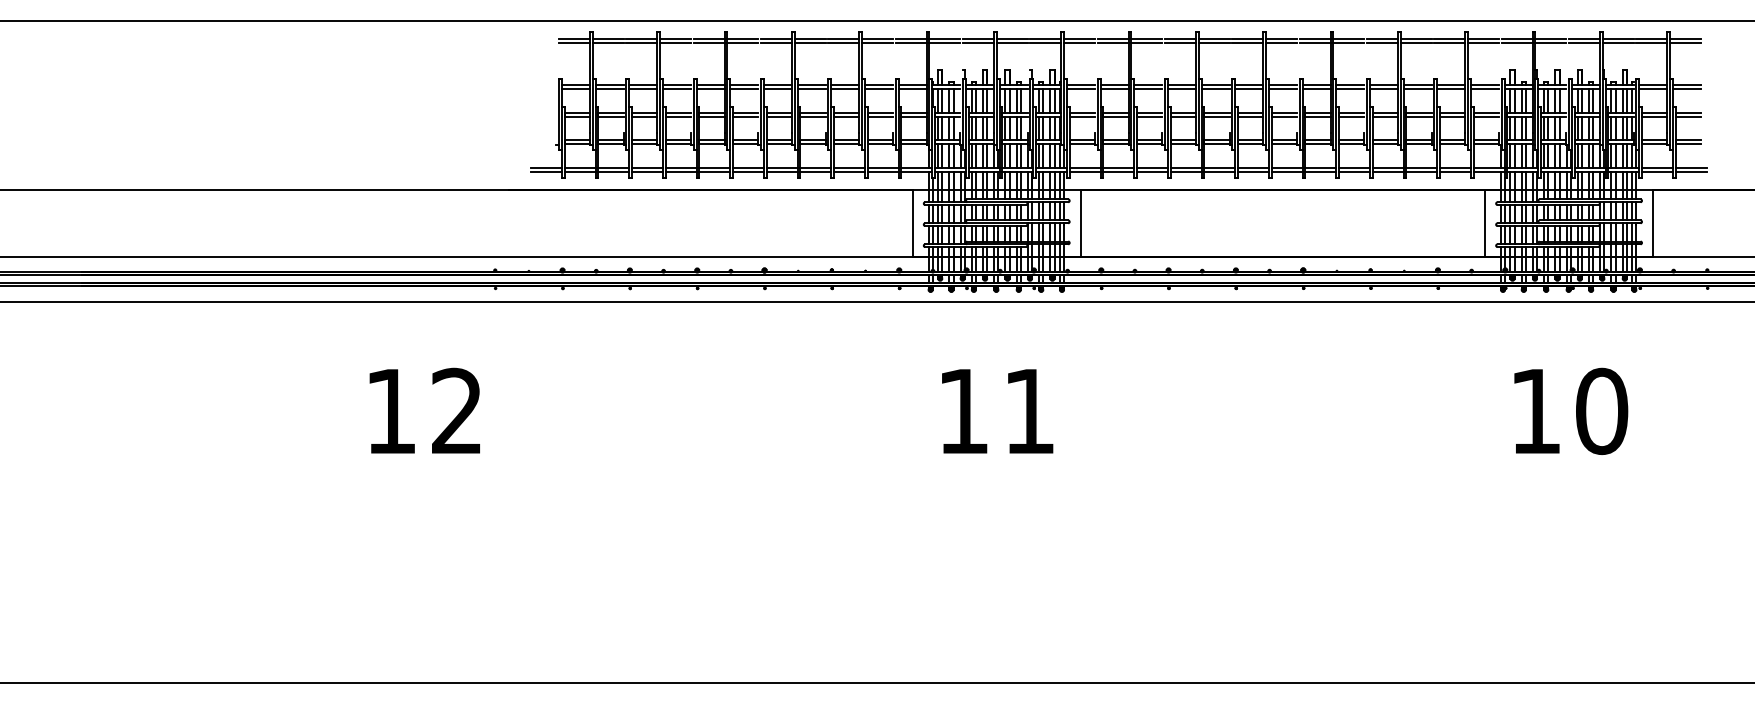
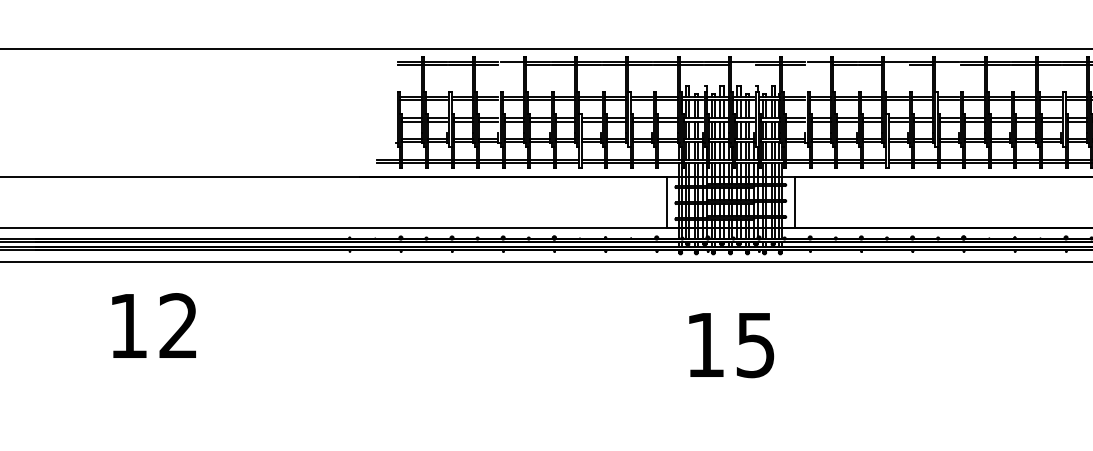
line: (708, 43) -> (511, 65), removed
line: (1011, 43) -> (742, 65), removed
line: (1112, 43) -> (818, 65), removed
line: (1213, 43) -> (895, 65), removed
line: (1281, 43) -> (947, 65), removed
text: (424, 410) -> (153, 325), moved
text: (1028, 412) -> (754, 345), 11 -> 15

